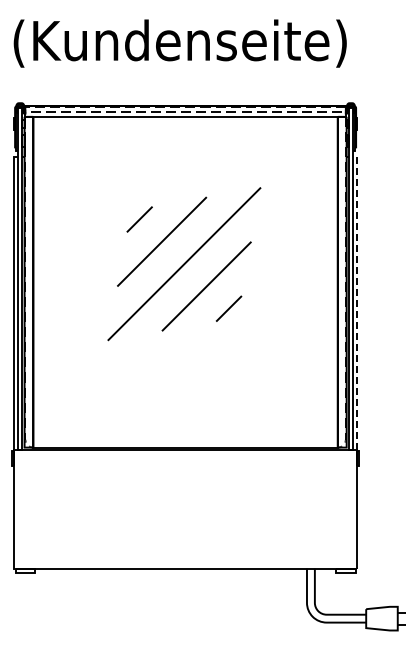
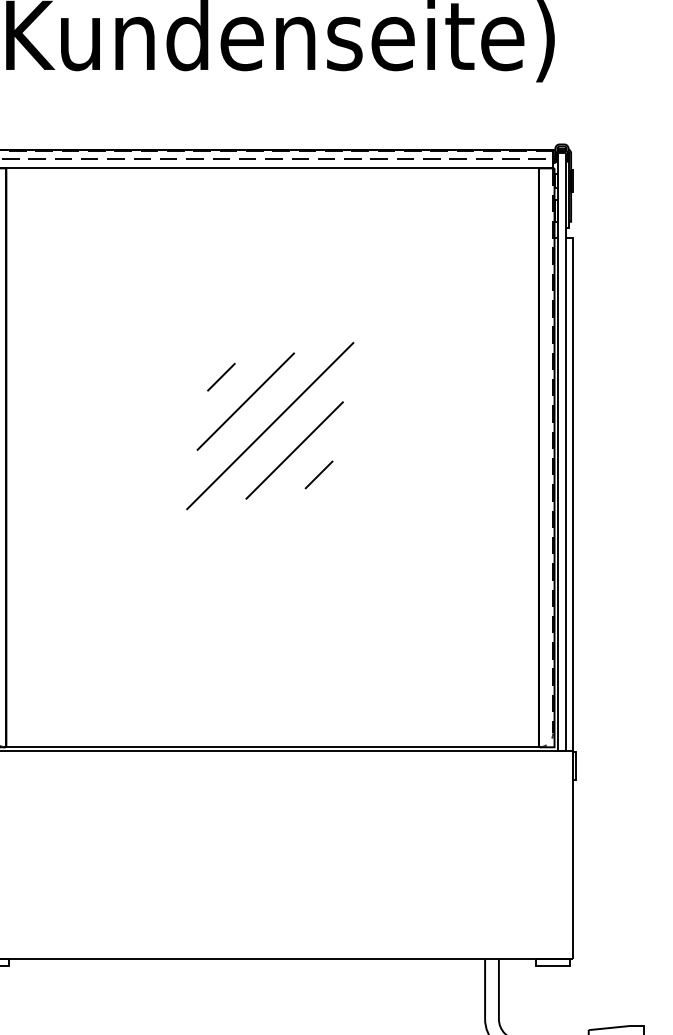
part: (183, 263) -> (268, 425), size x0.62
line: (357, 300) -> (573, 489), dashed -> solid

